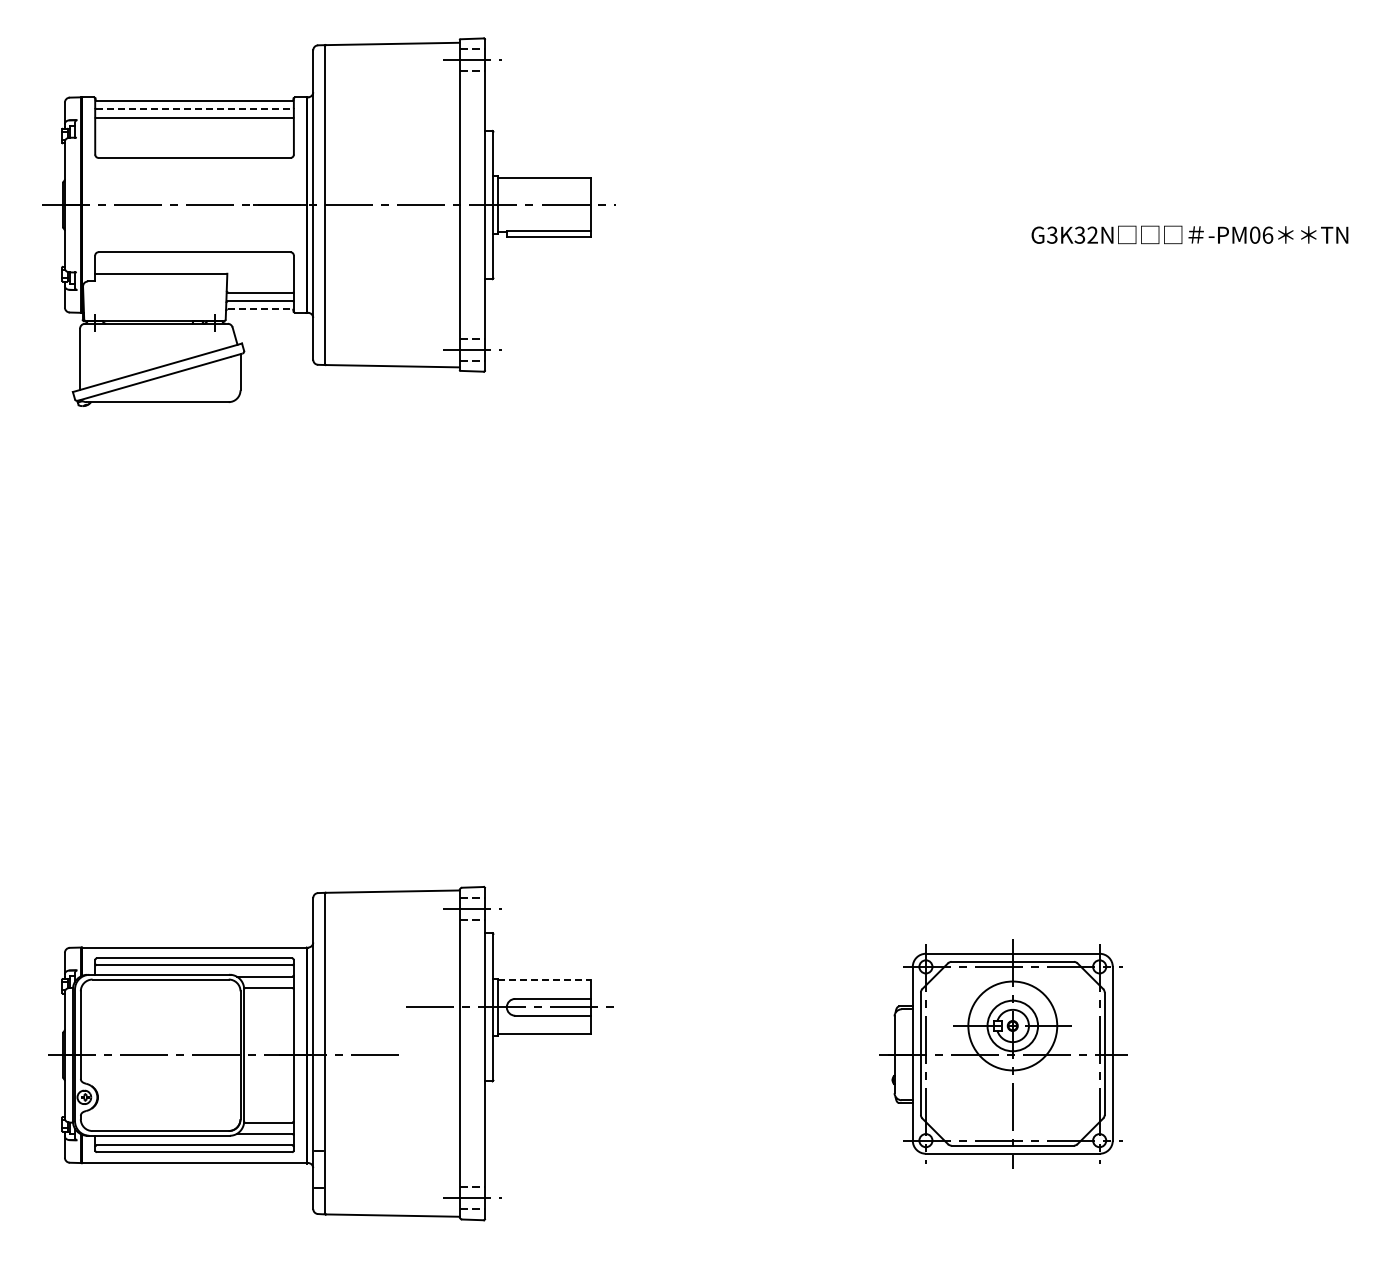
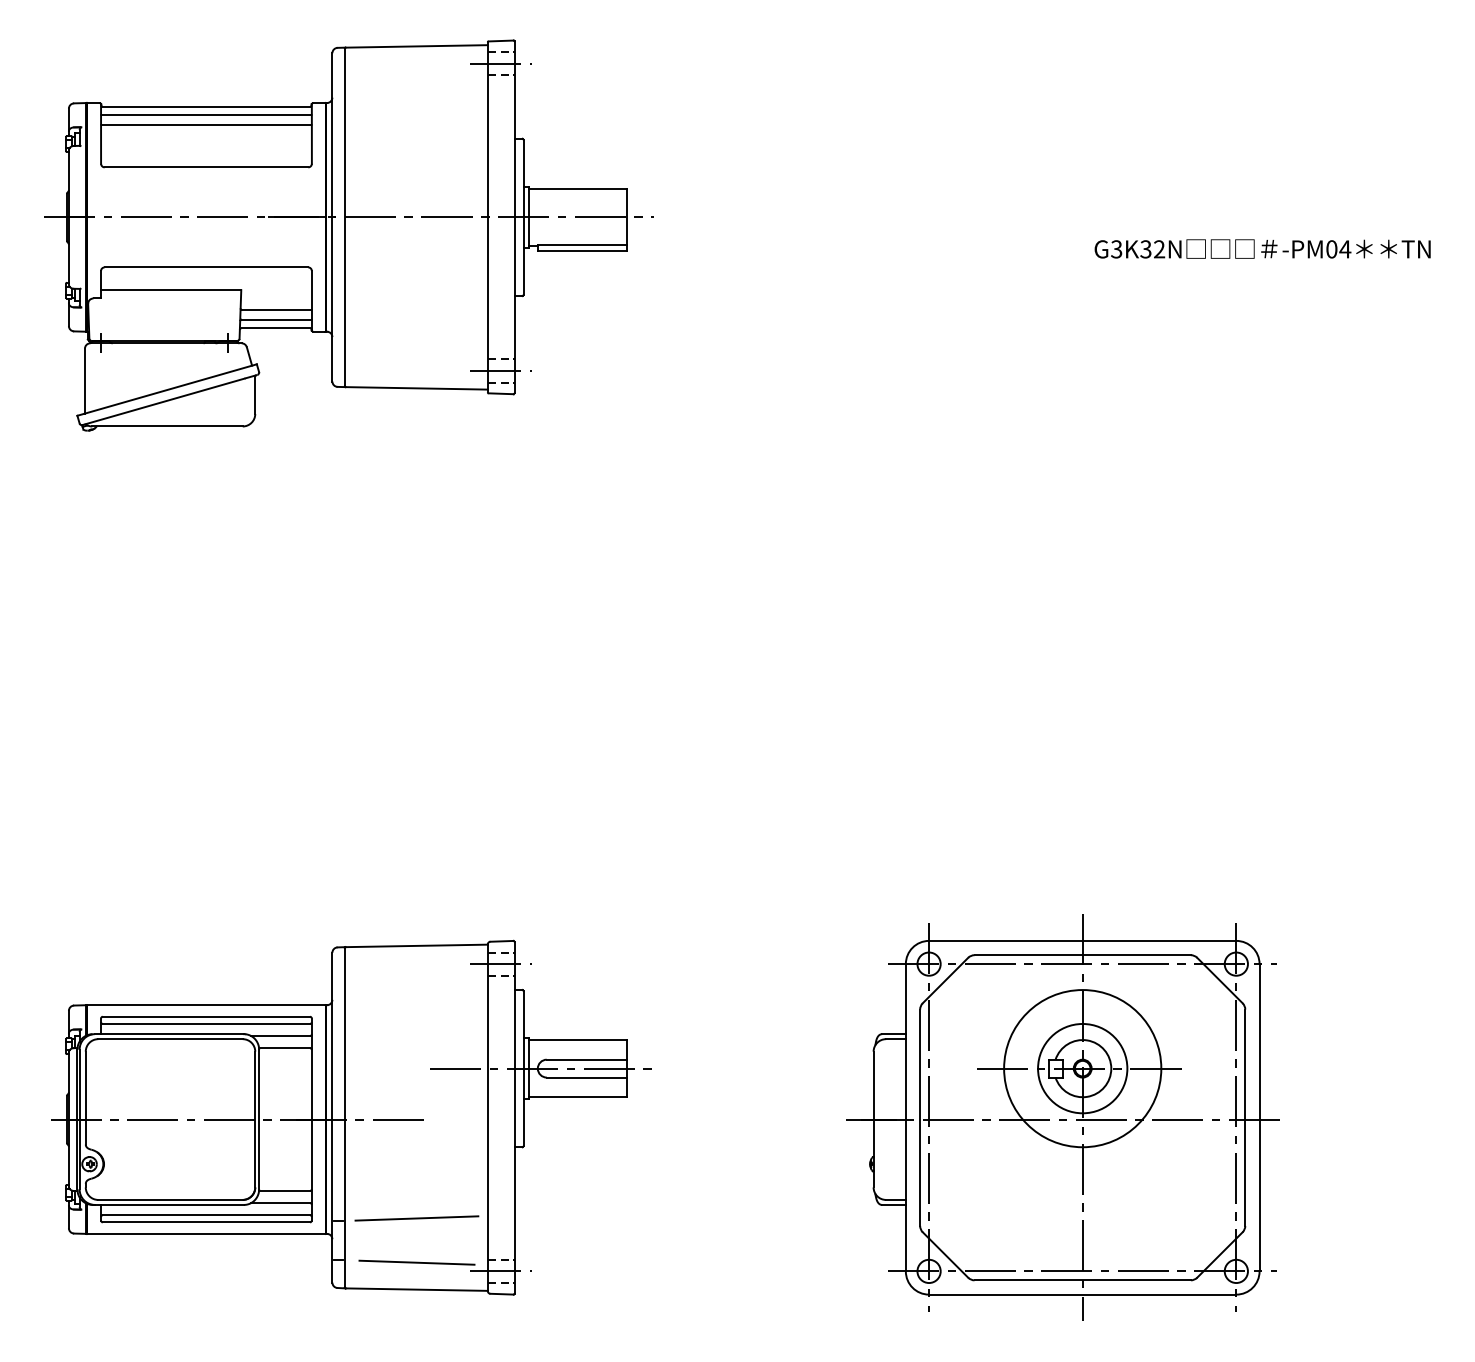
line: (195, 108) -> (207, 114), dashed -> solid
text: (1267, 234) -> (1344, 248), -PM06 -> -PM04
line: (260, 309) -> (276, 328), dashed -> solid
line: (545, 980) -> (578, 1040), dashed -> solid
part: (1001, 1053) -> (1062, 1117), size x1.67
line: (392, 1148) -> (416, 1218), added
line: (392, 1190) -> (416, 1263), added

